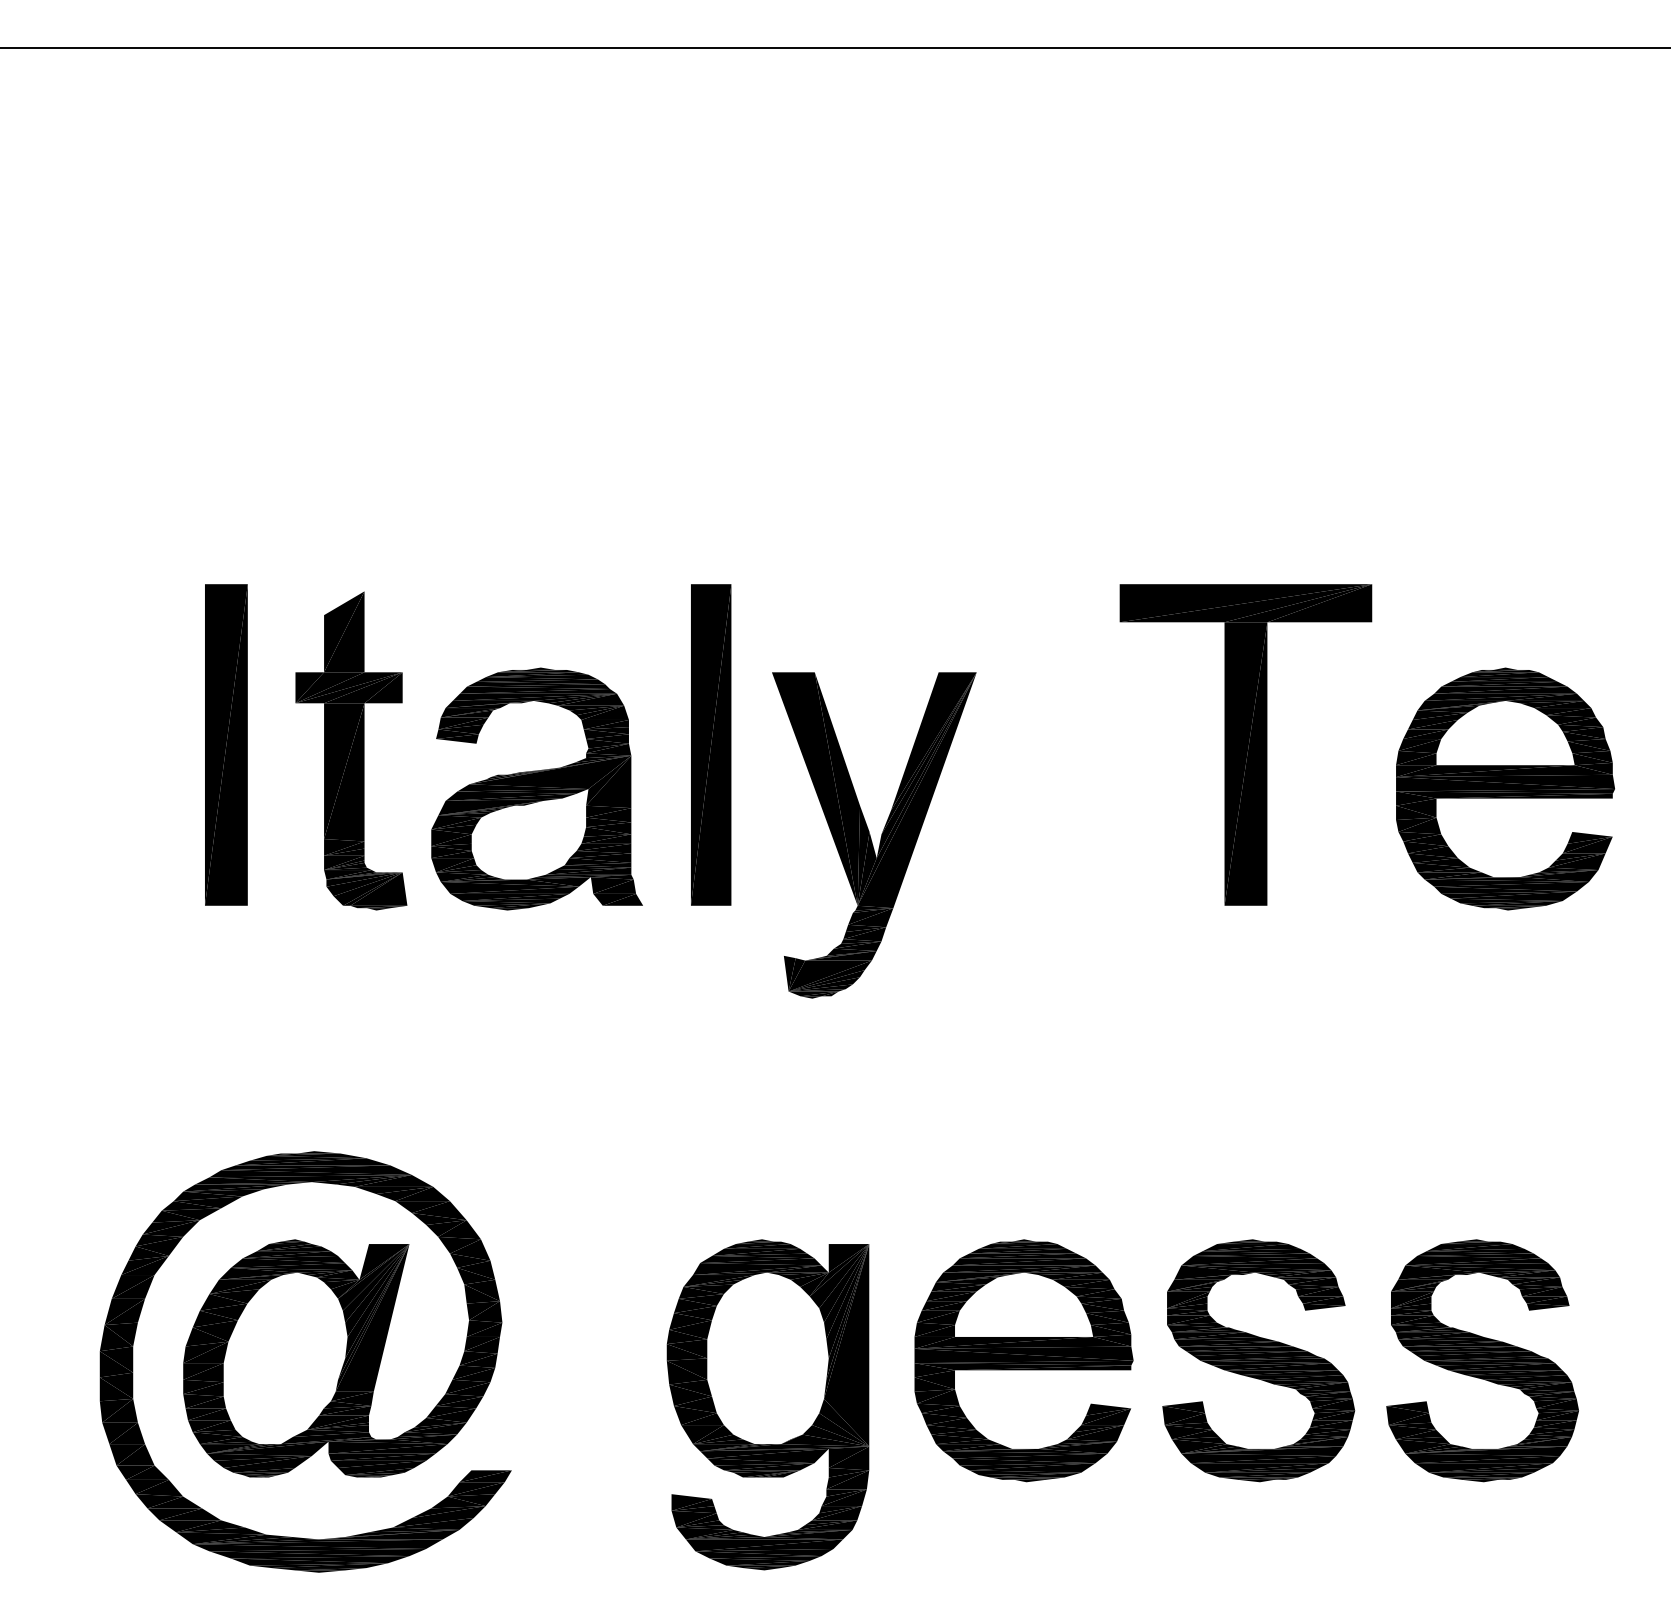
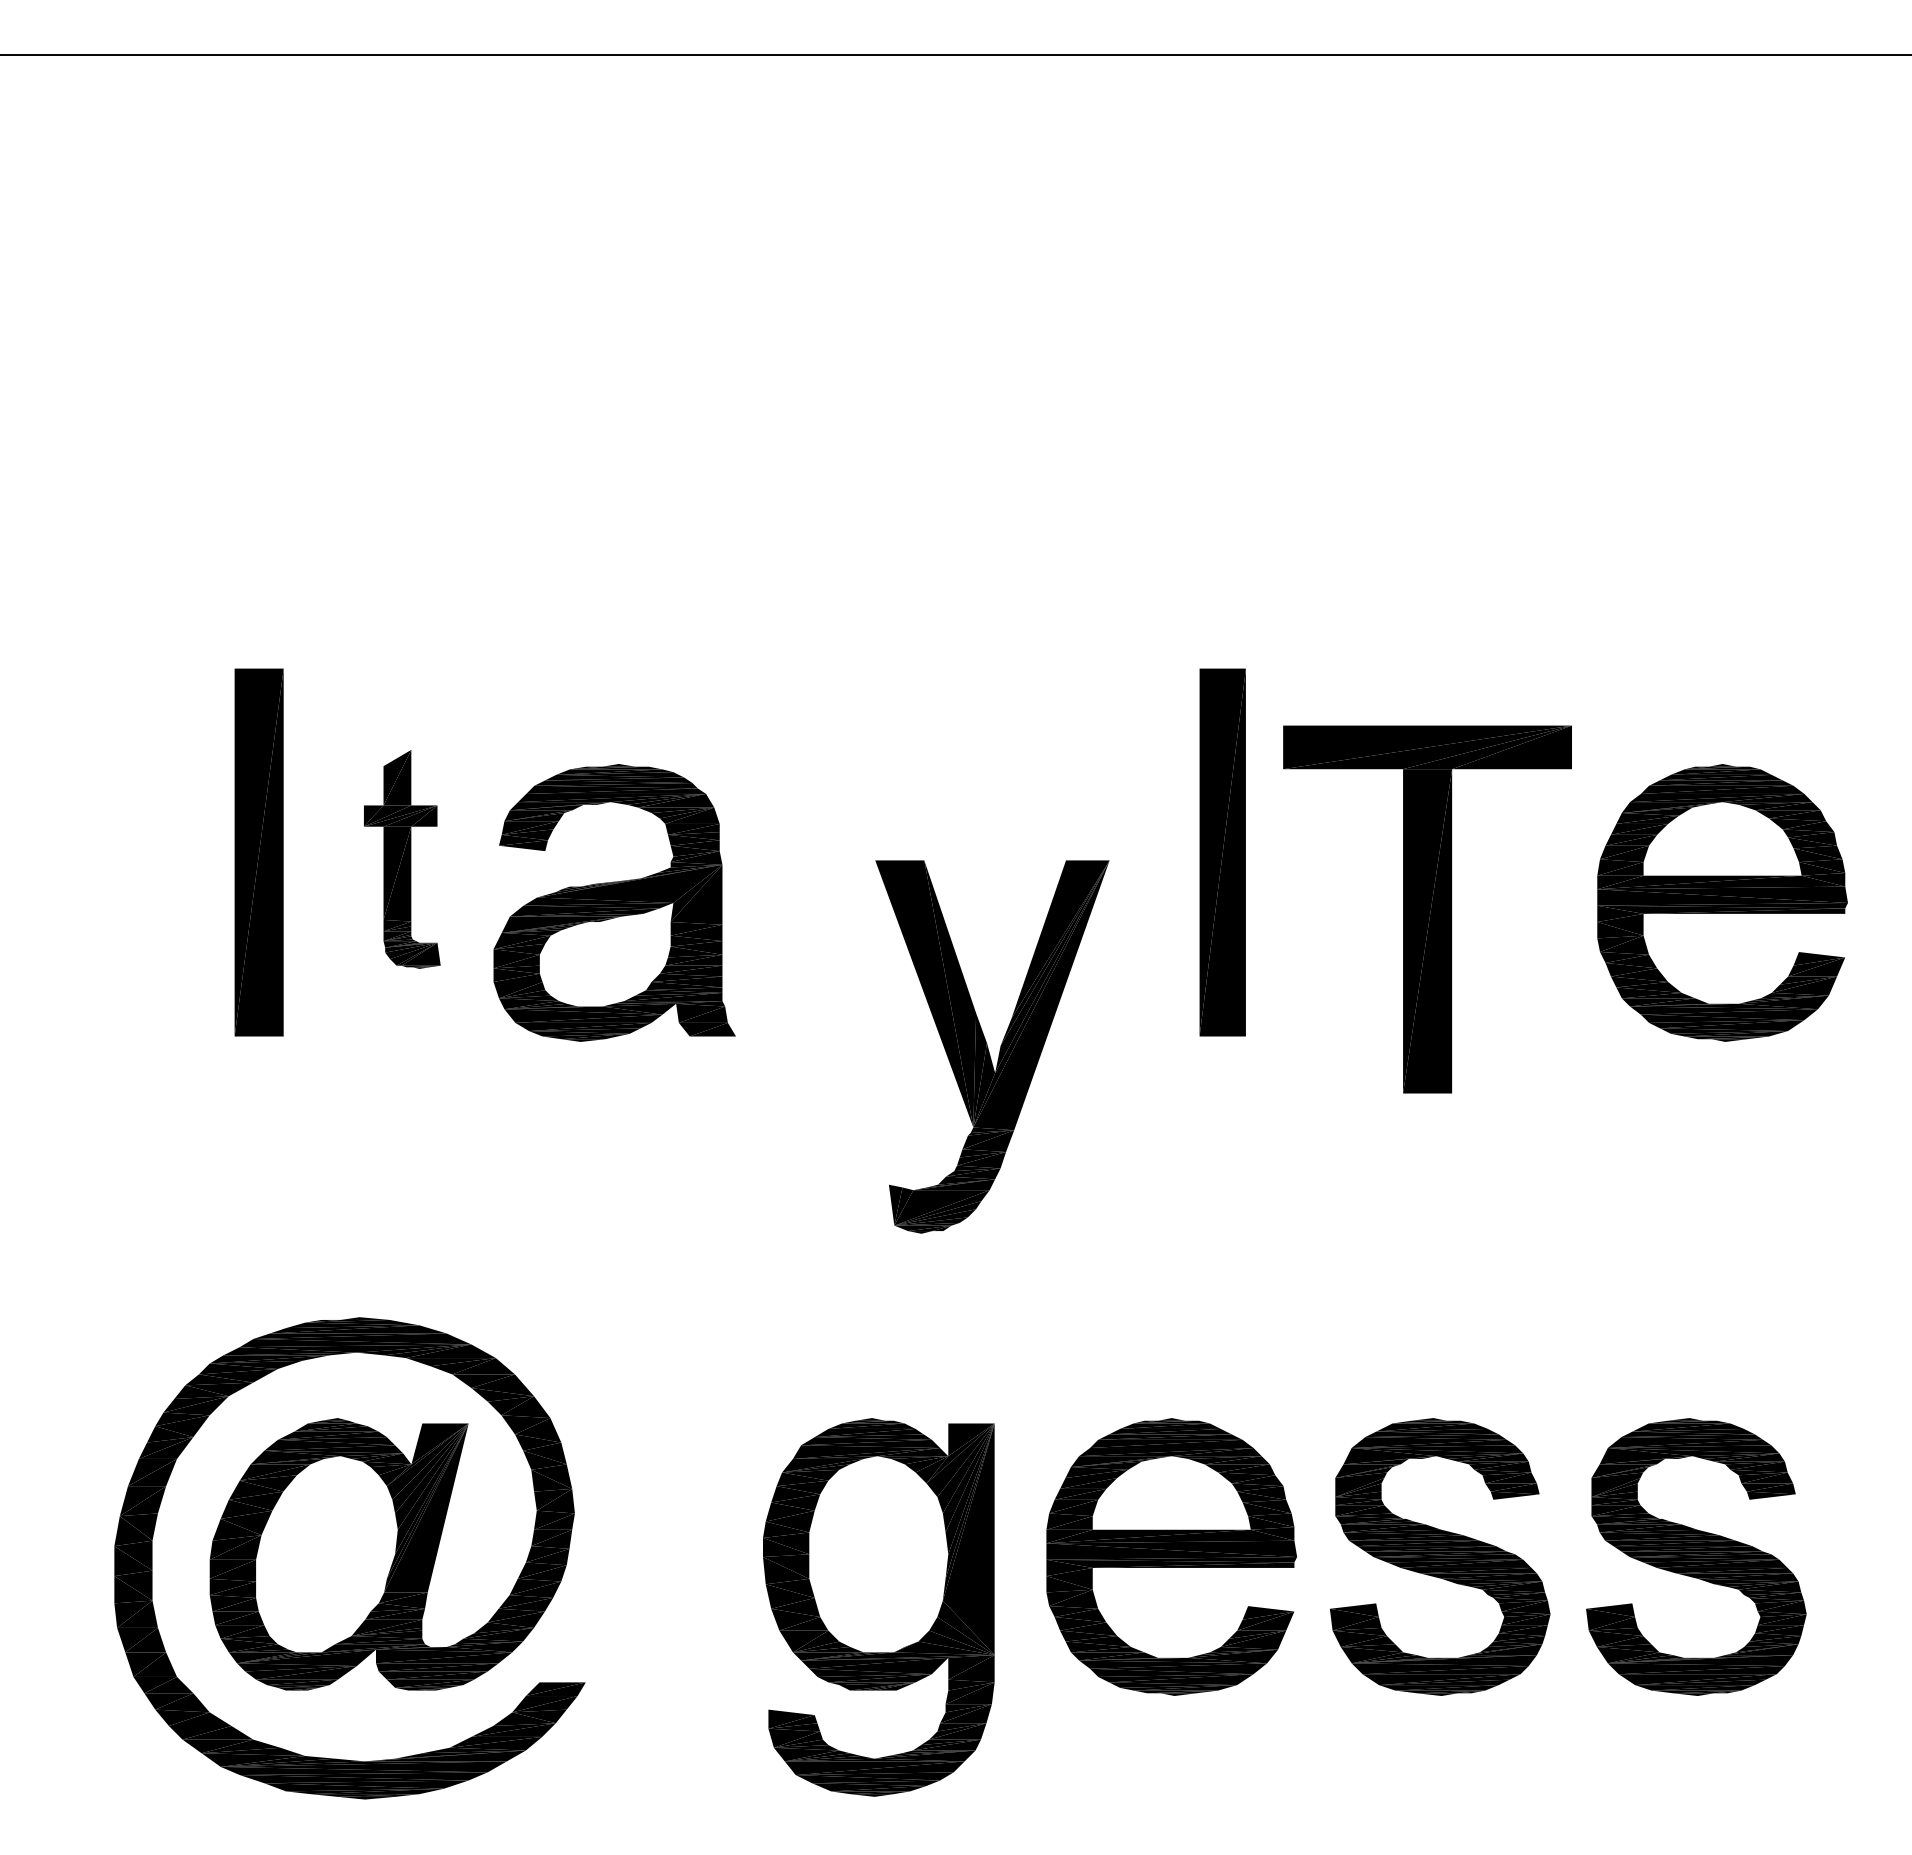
part: (710, 744) -> (1222, 852), moved
part: (1245, 744) -> (1427, 909), moved
part: (351, 751) -> (402, 859), size x0.6
part: (874, 834) -> (992, 1046), moved

